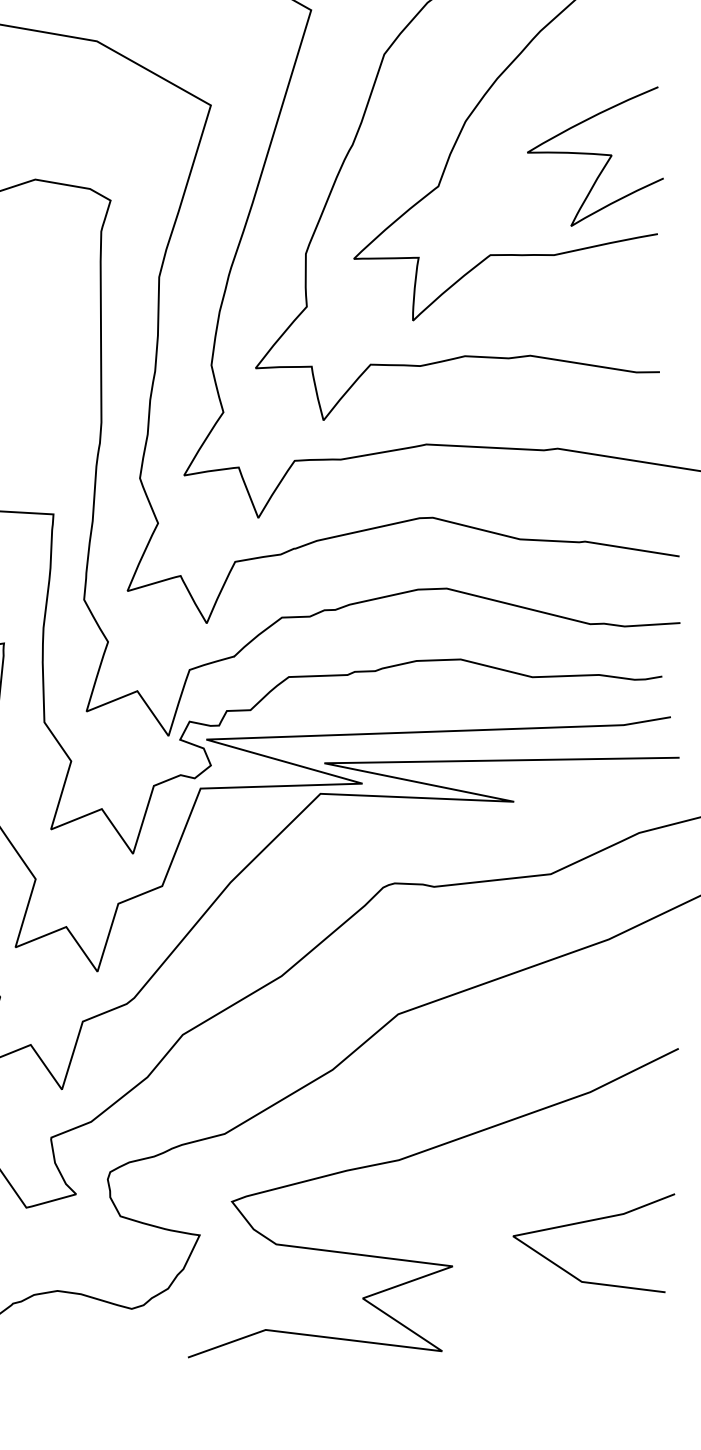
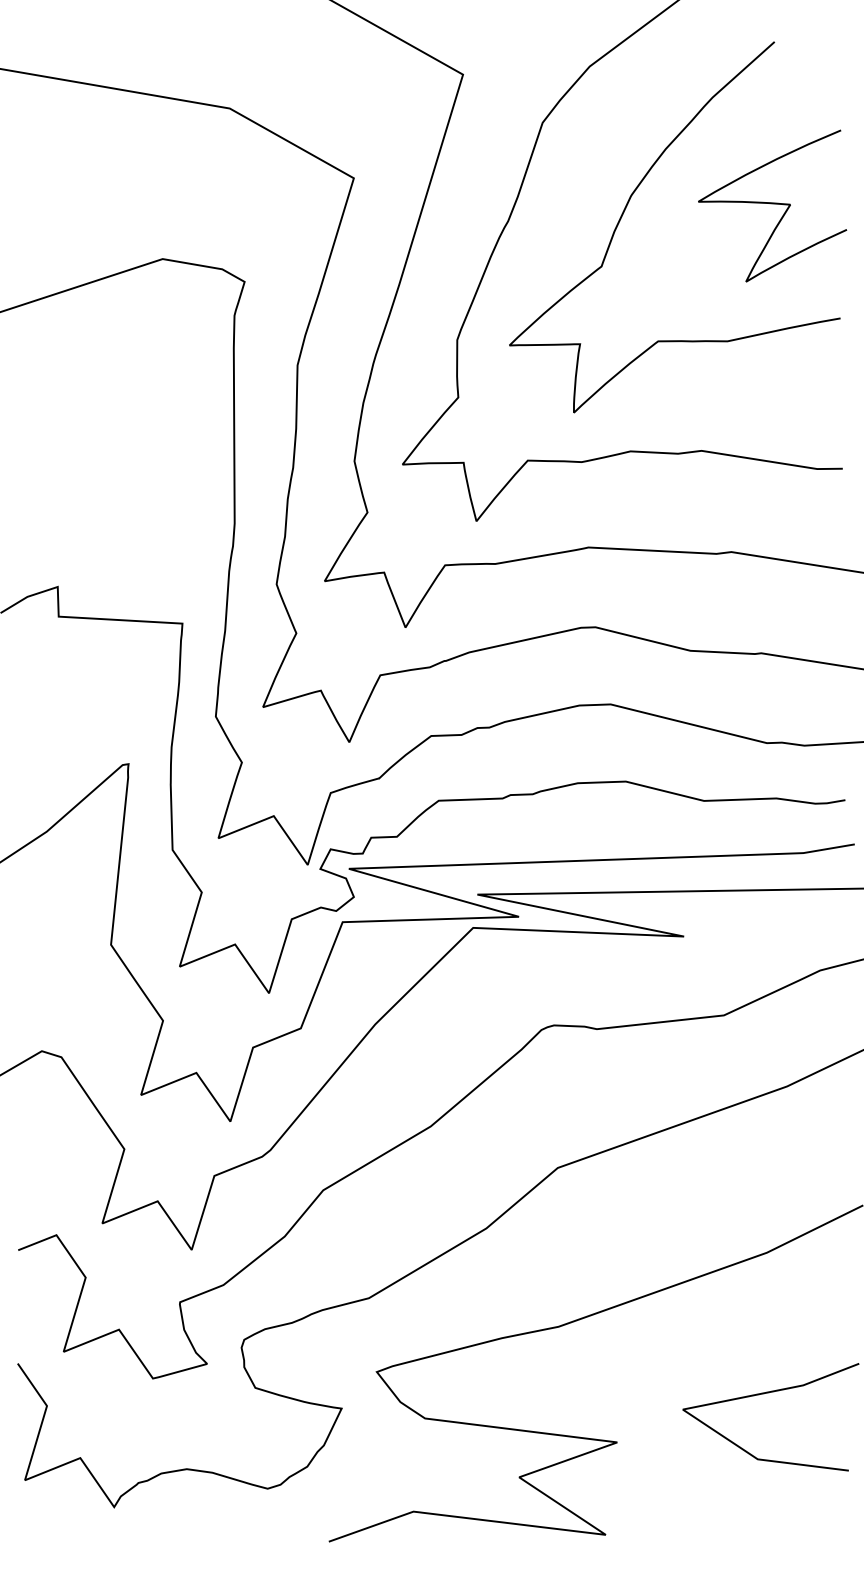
curve: (595, 155) -> (772, 204), moved

